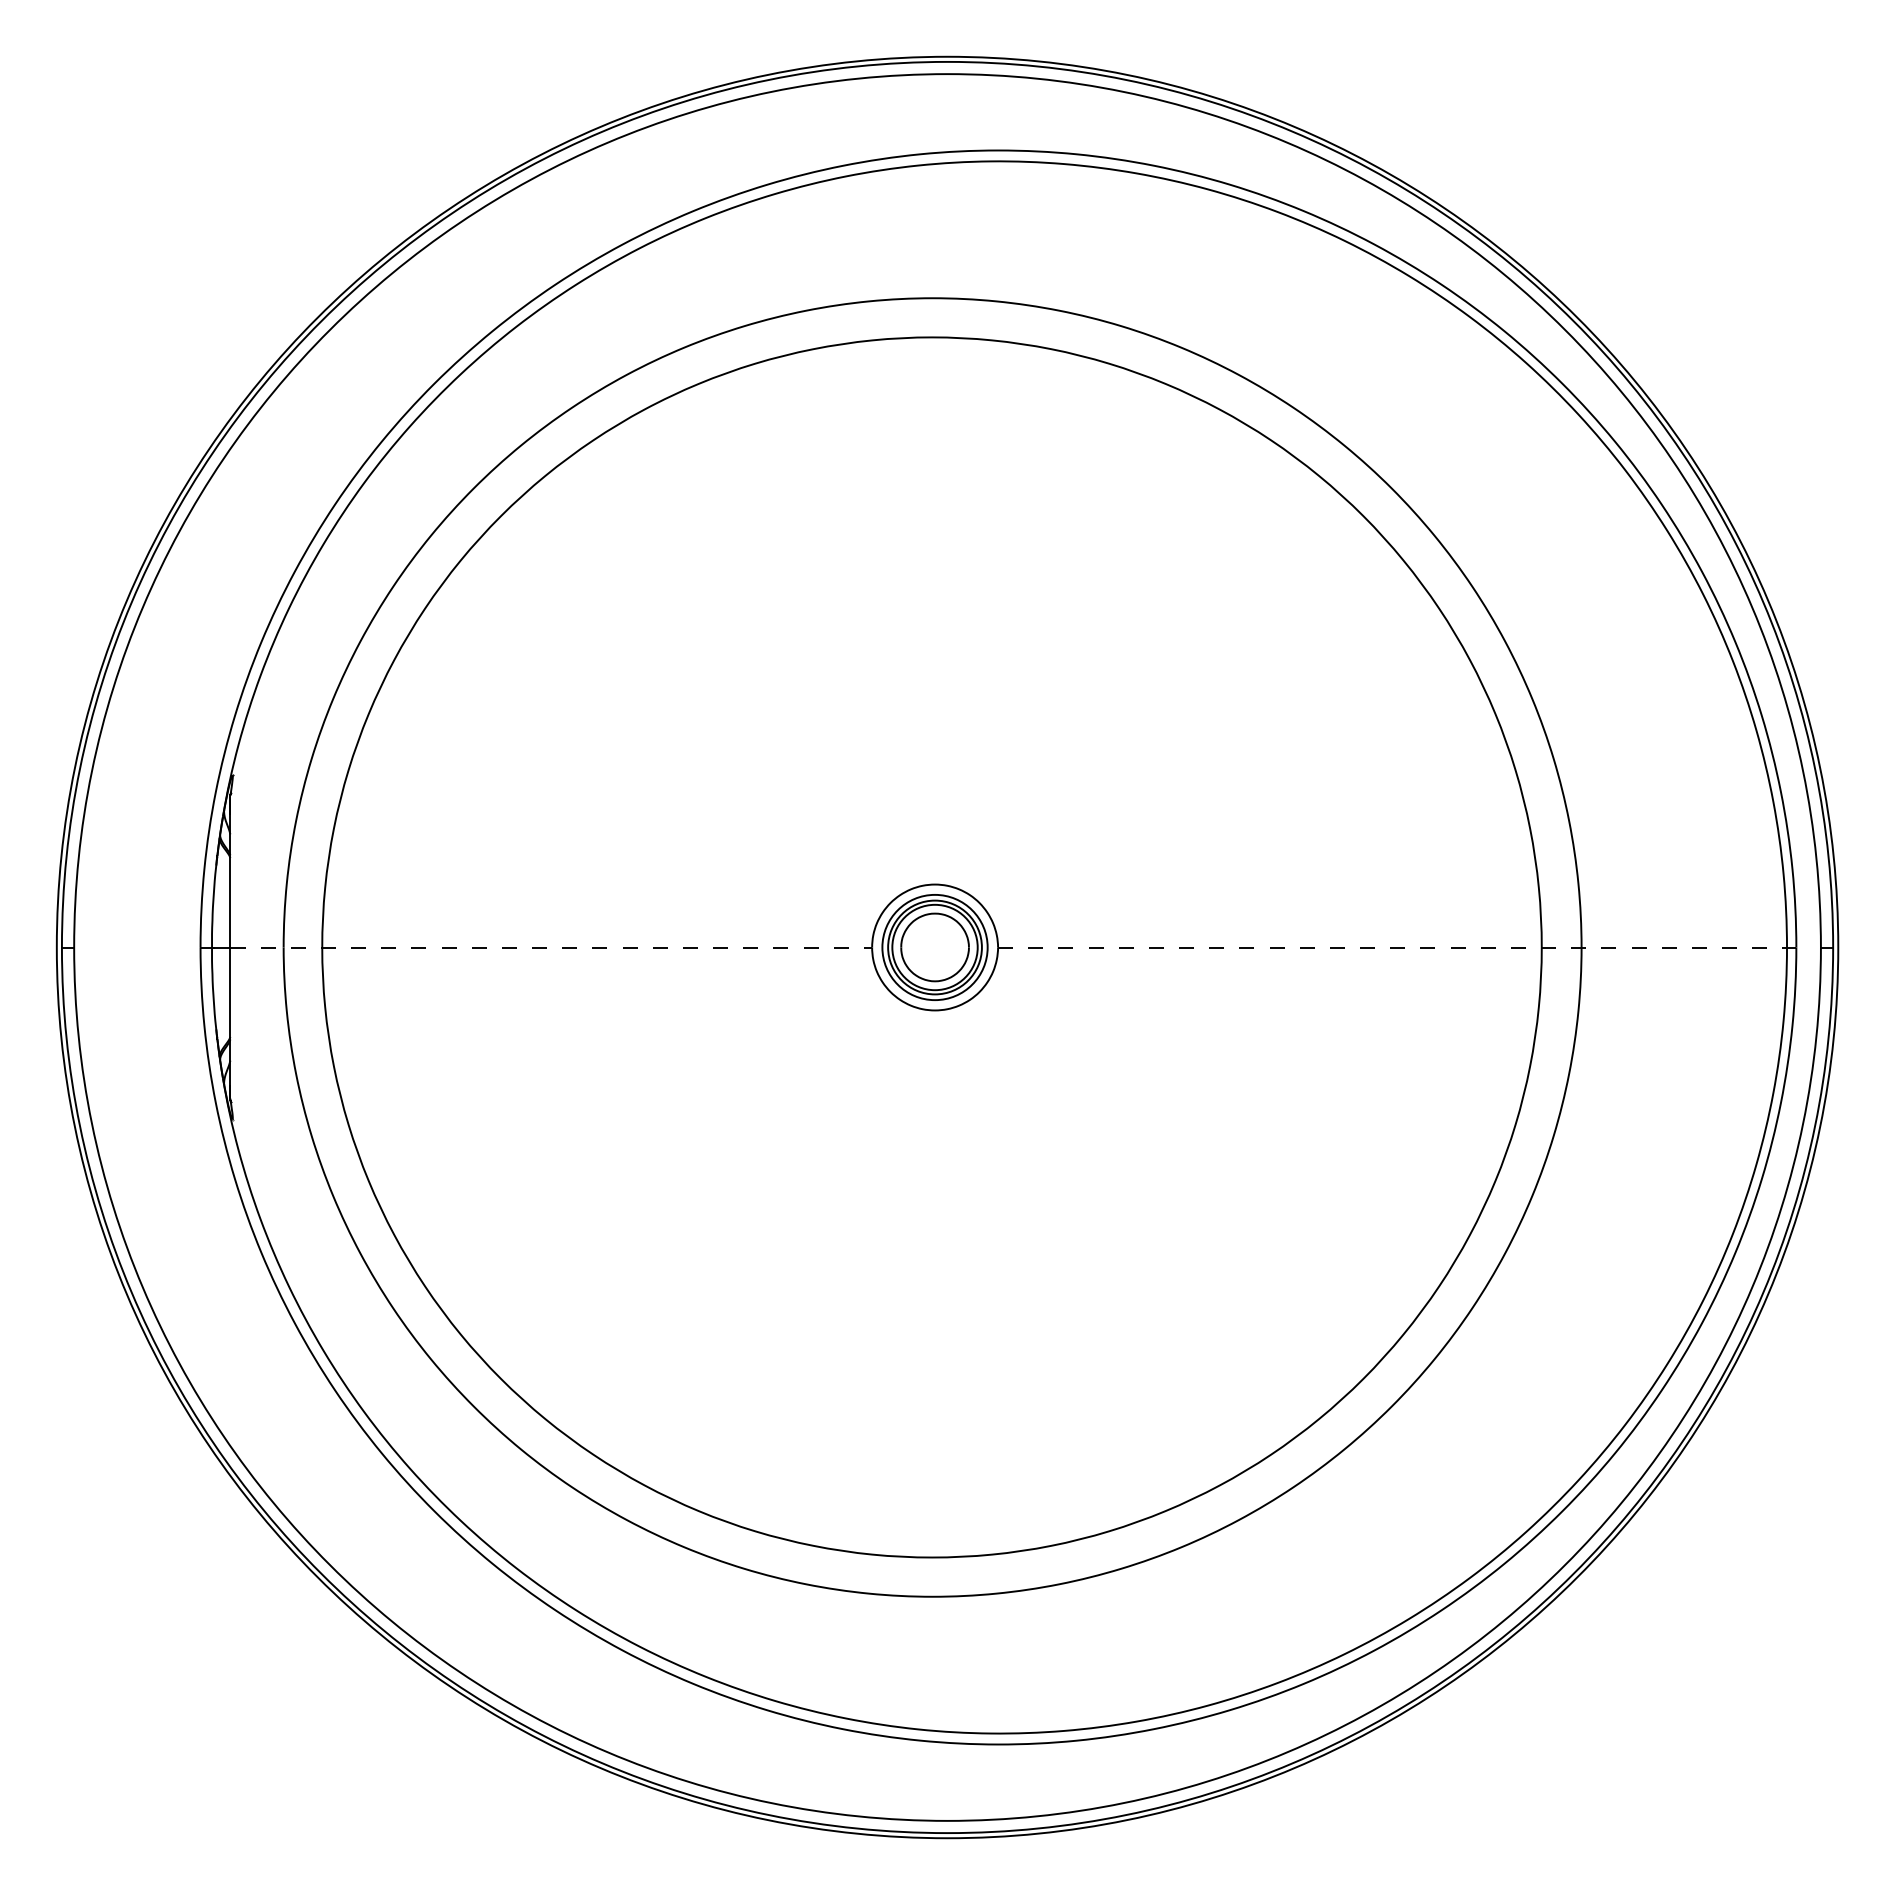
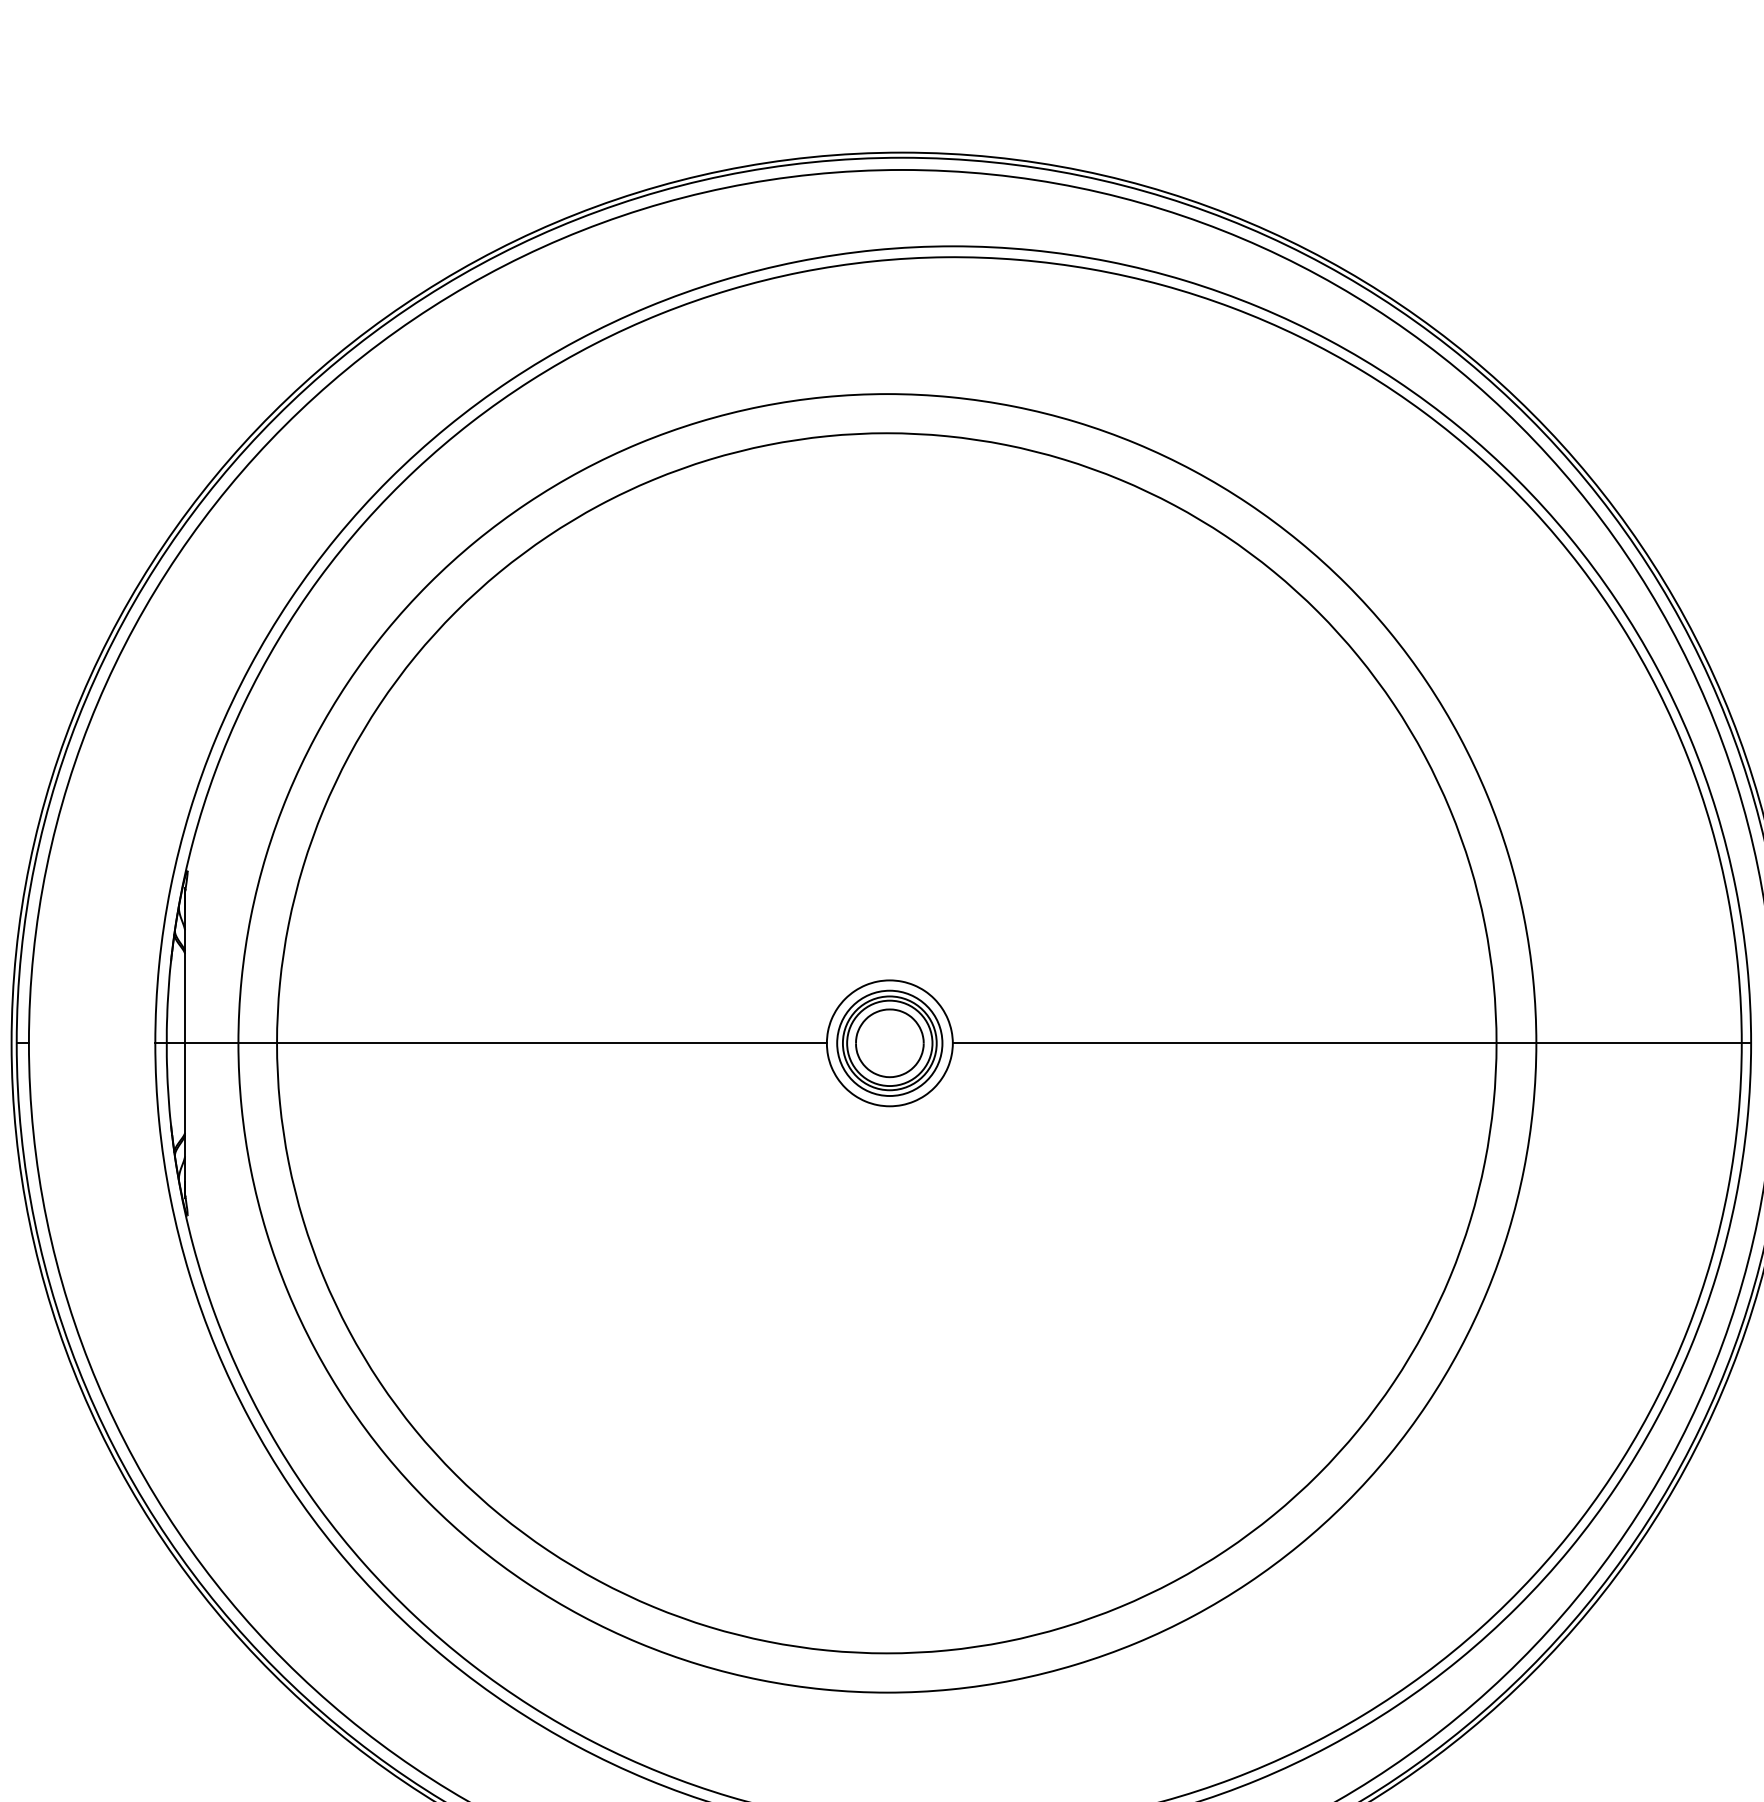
line: (551, 947) -> (506, 1043), dashed -> solid
line: (1397, 947) -> (1352, 1043), dashed -> solid

